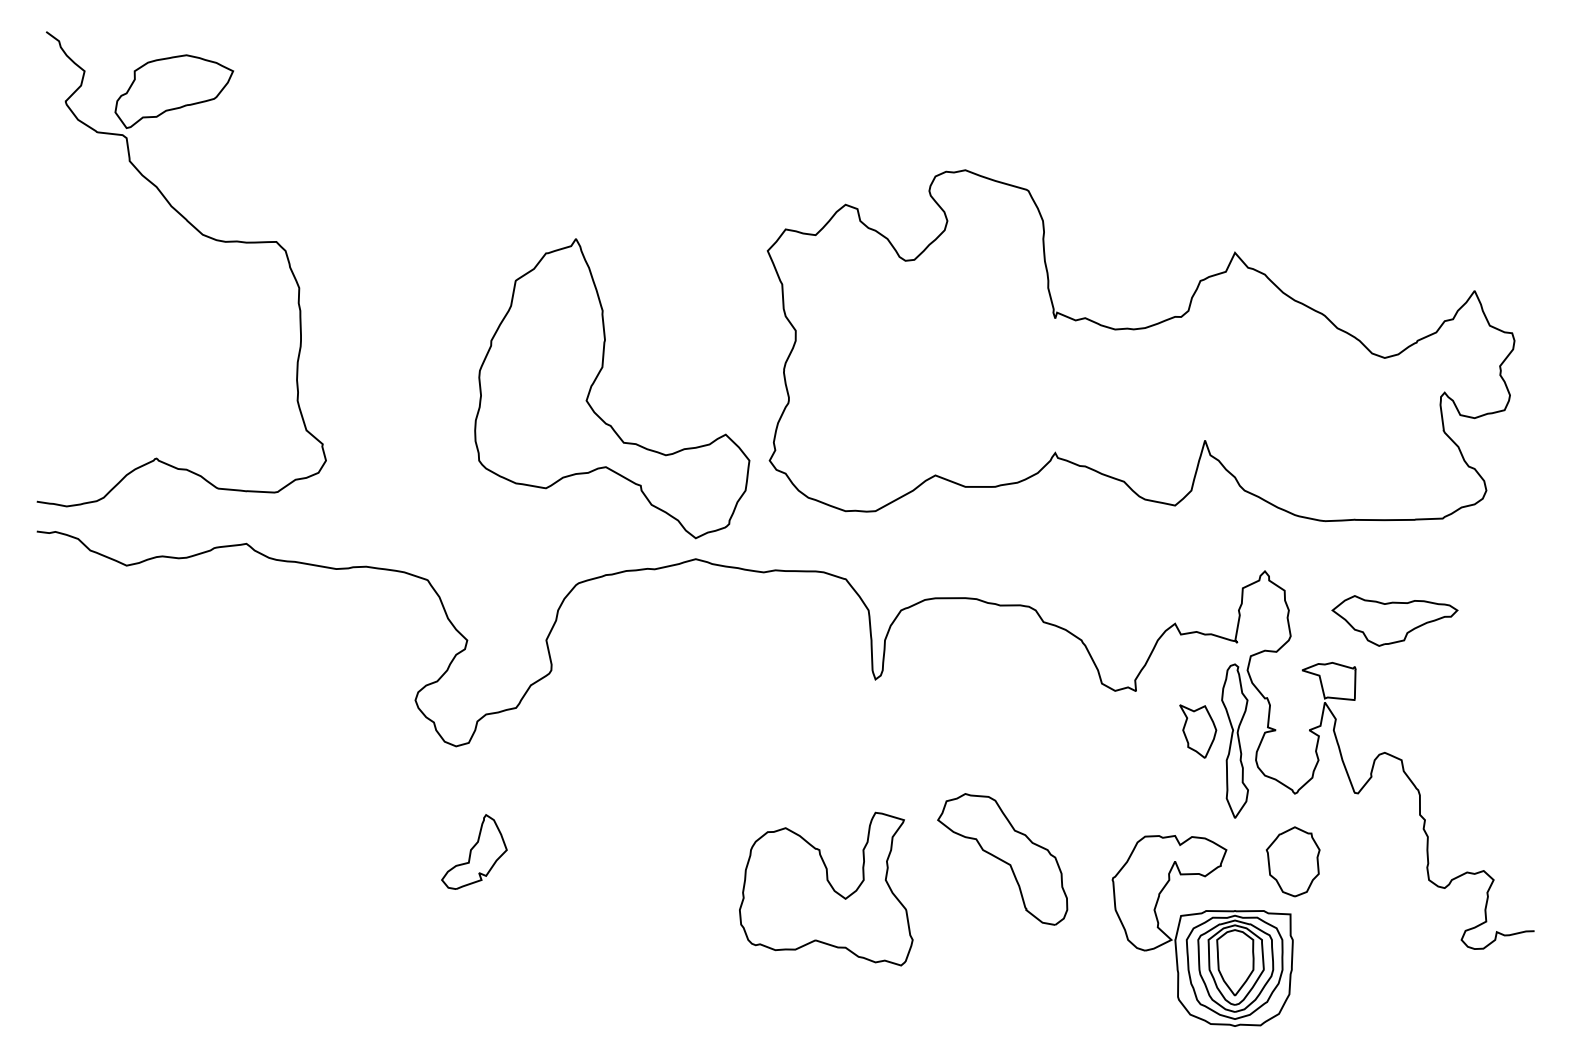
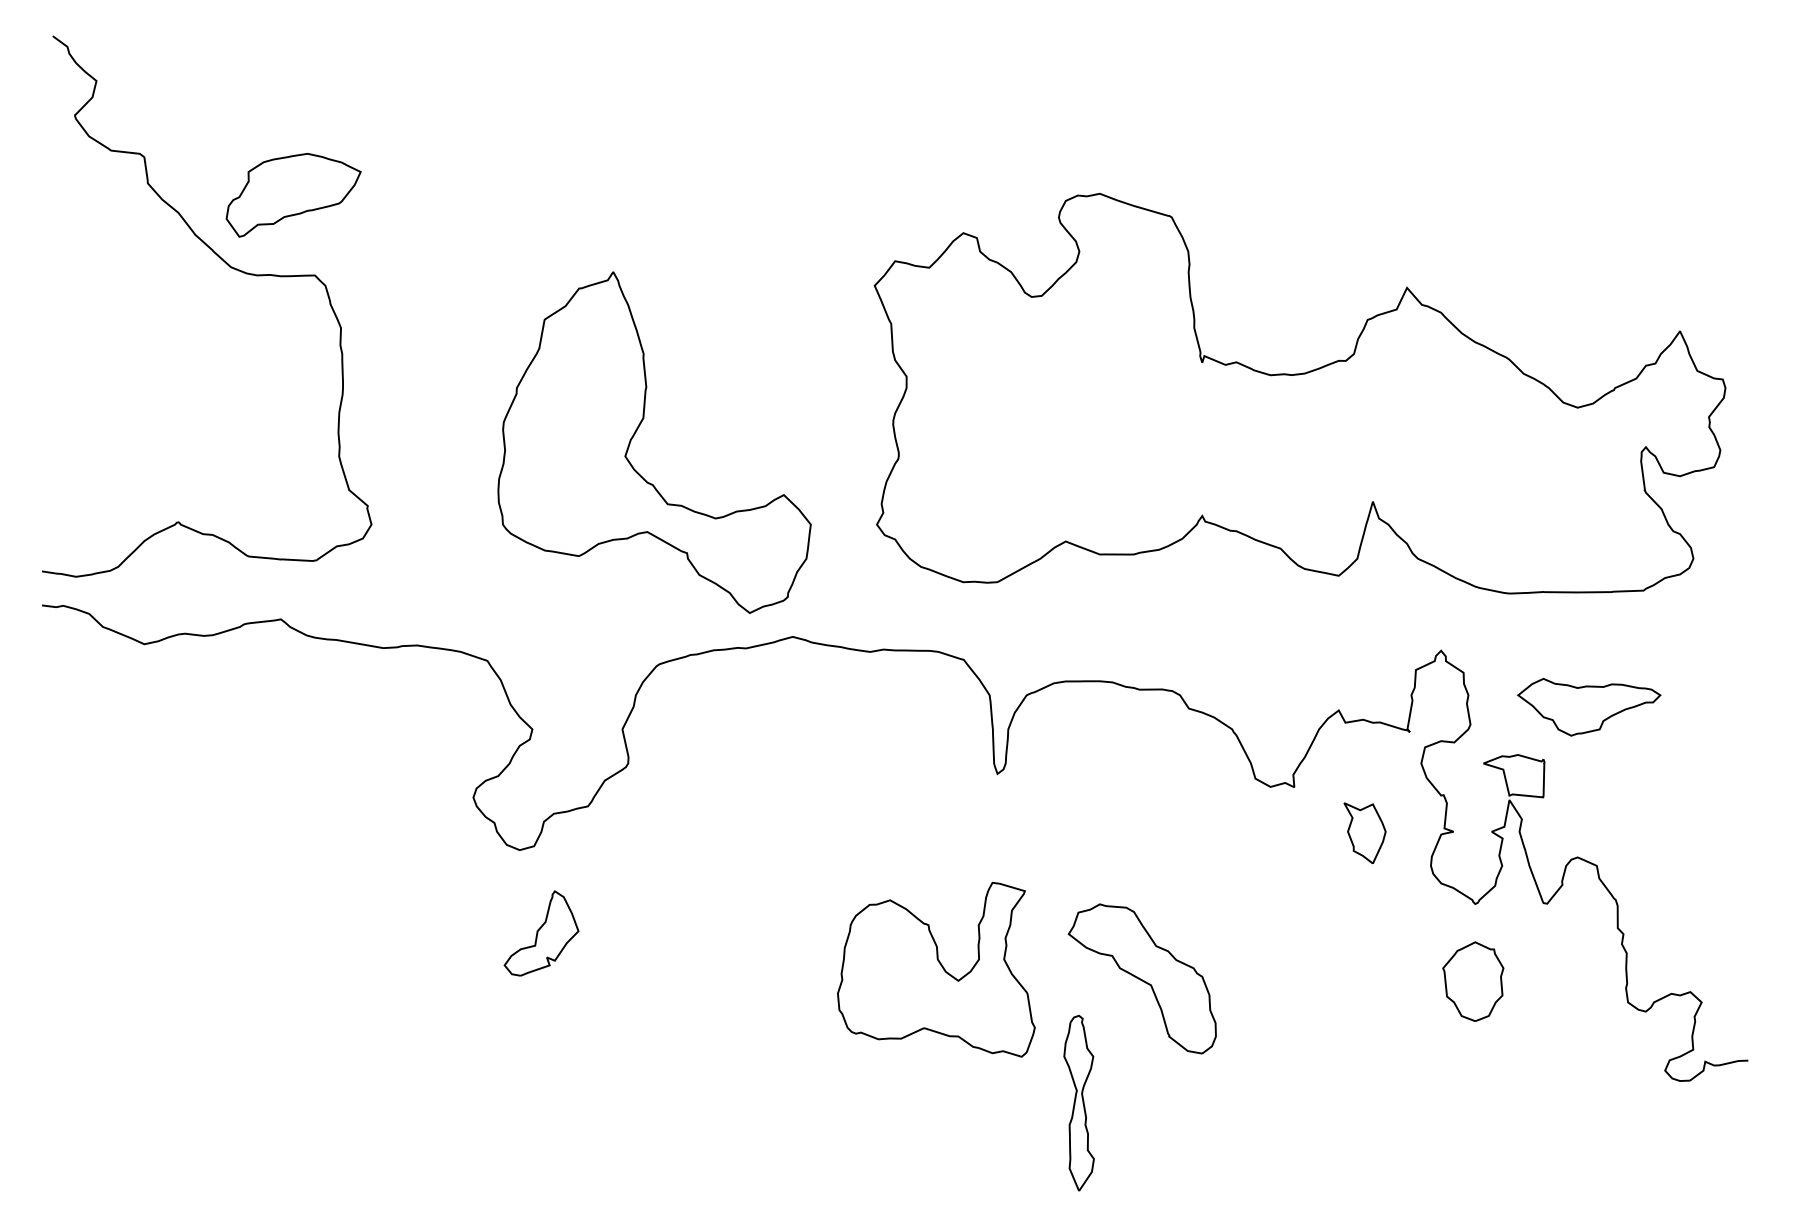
part: (174, 90) -> (293, 194), moved
part: (596, 379) -> (636, 432), moved
part: (1234, 740) -> (1078, 1102), moved
part: (474, 852) -> (541, 933), moved
part: (826, 888) -> (936, 969), moved
part: (1202, 931) -> (1369, 1060), removed

